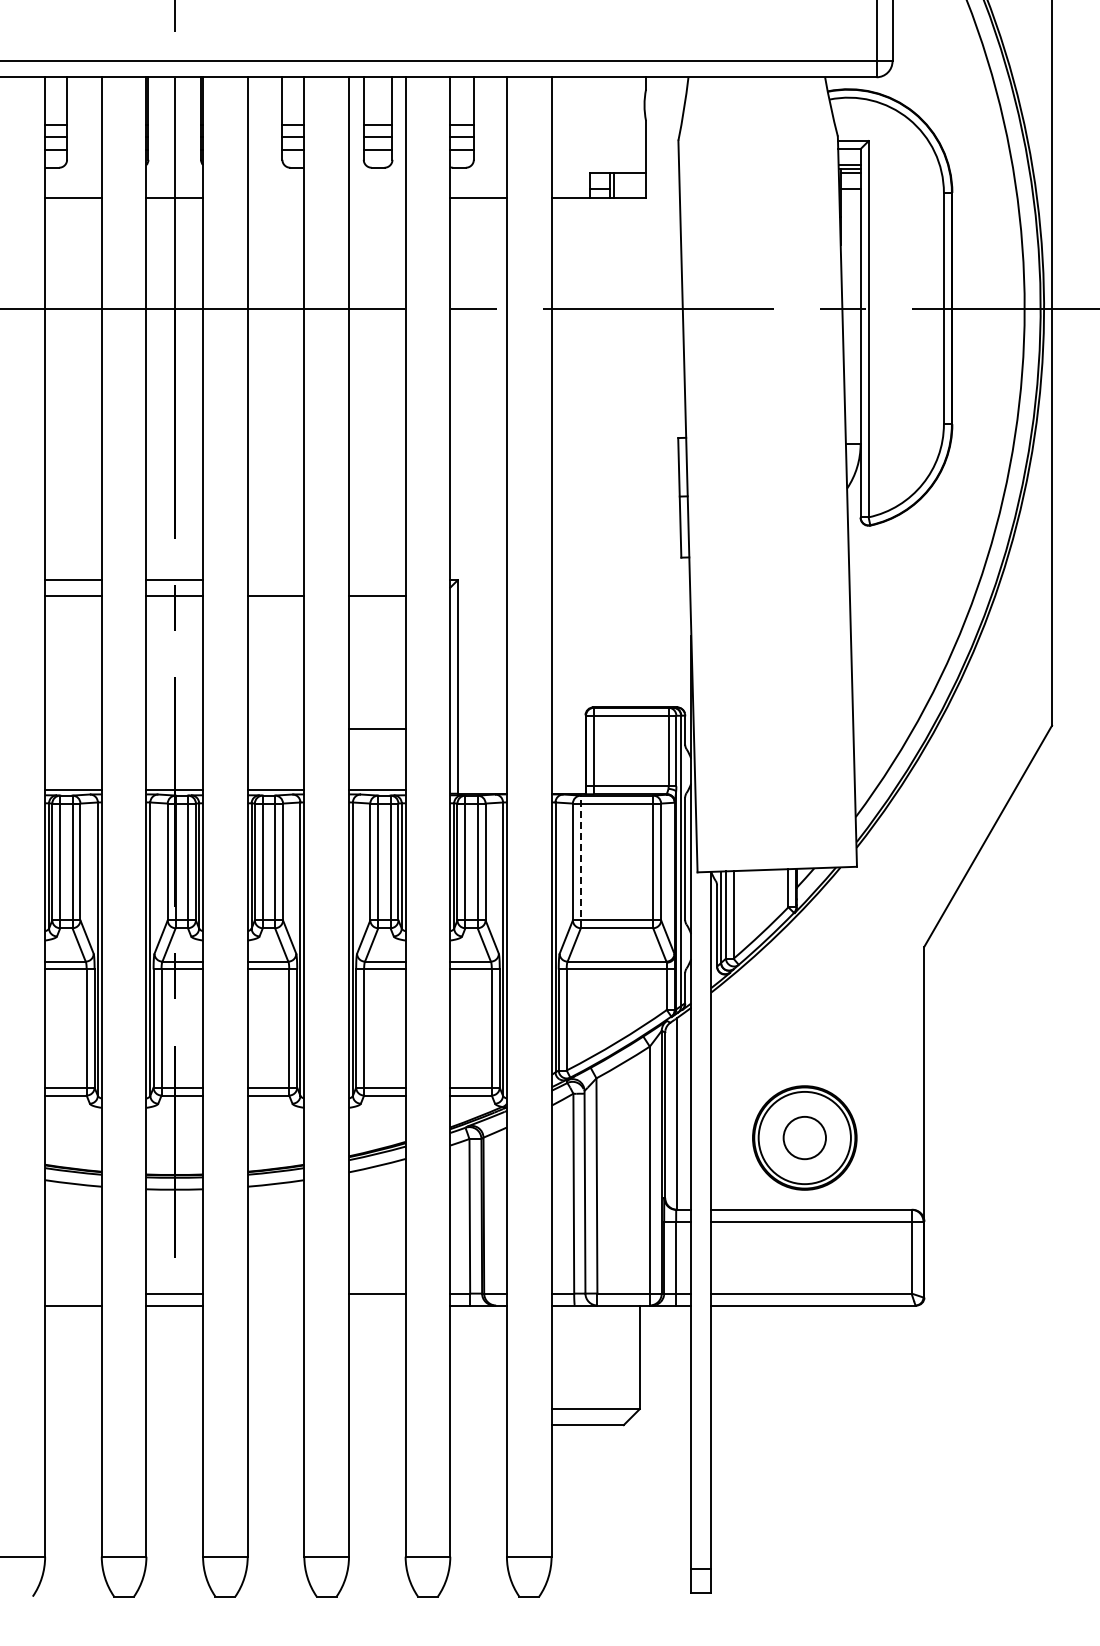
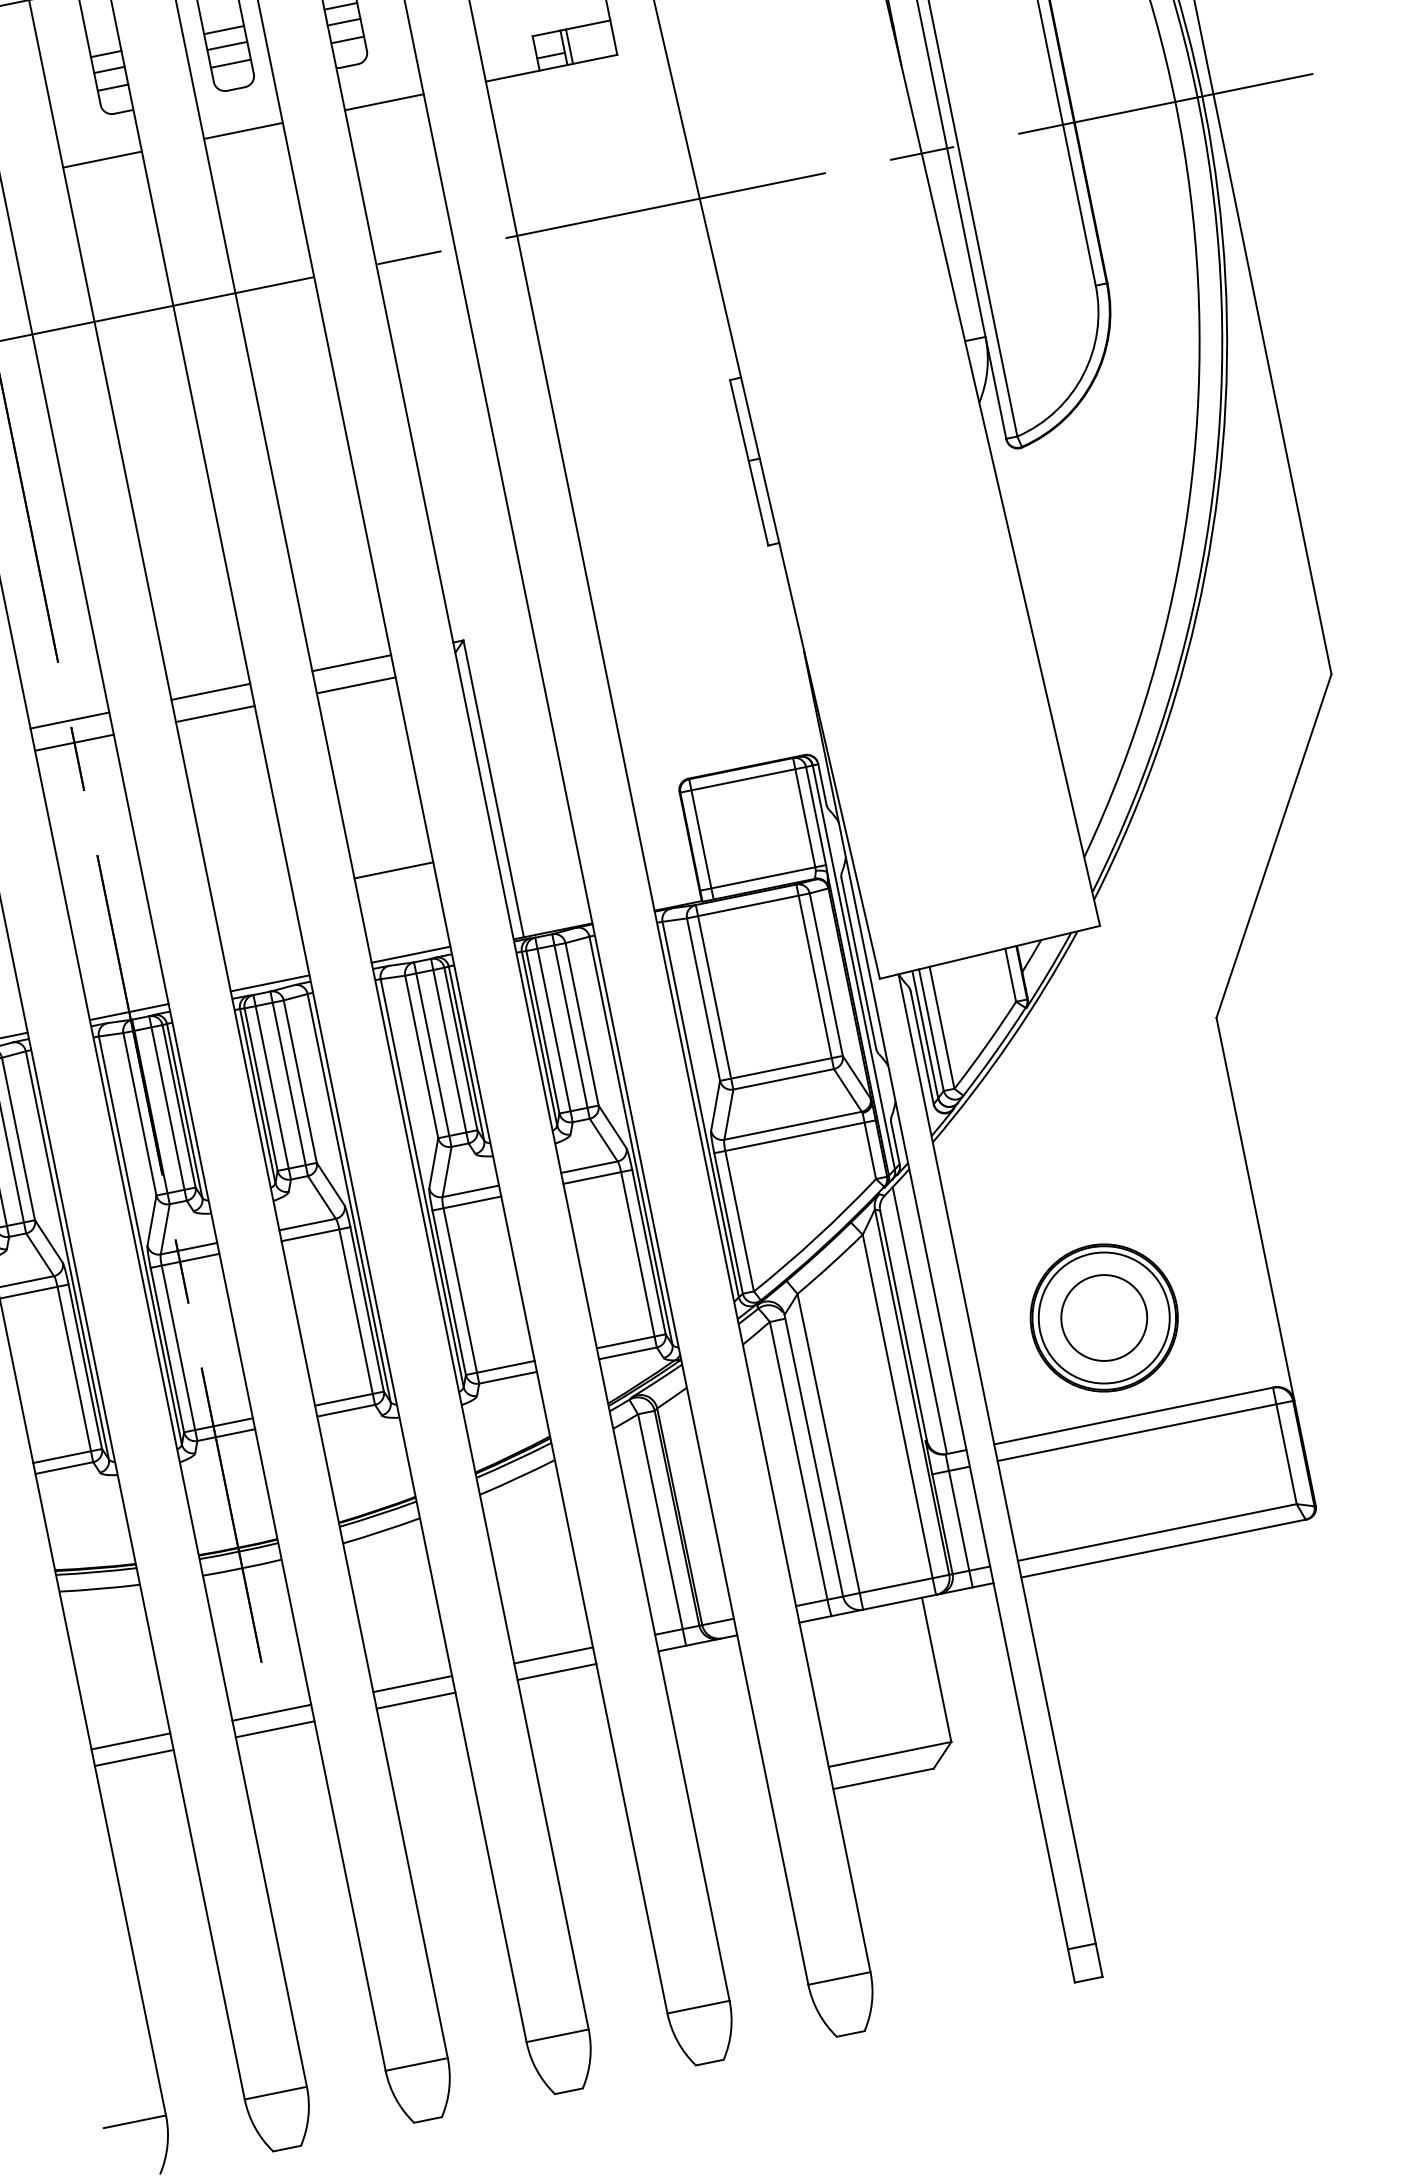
line: (275, 197) -> (101, 159), added
line: (377, 197) -> (243, 130), added
line: (275, 580) -> (210, 692), added
line: (377, 580) -> (352, 663), added
line: (580, 861) -> (713, 996), dashed -> solid
circle: (804, 1137) -> (1103, 1317), size x1.43
line: (73, 1293) -> (130, 1741), added
line: (275, 1293) -> (411, 1684), added
line: (275, 1305) -> (415, 1700), added
line: (377, 1305) -> (557, 1671), added

